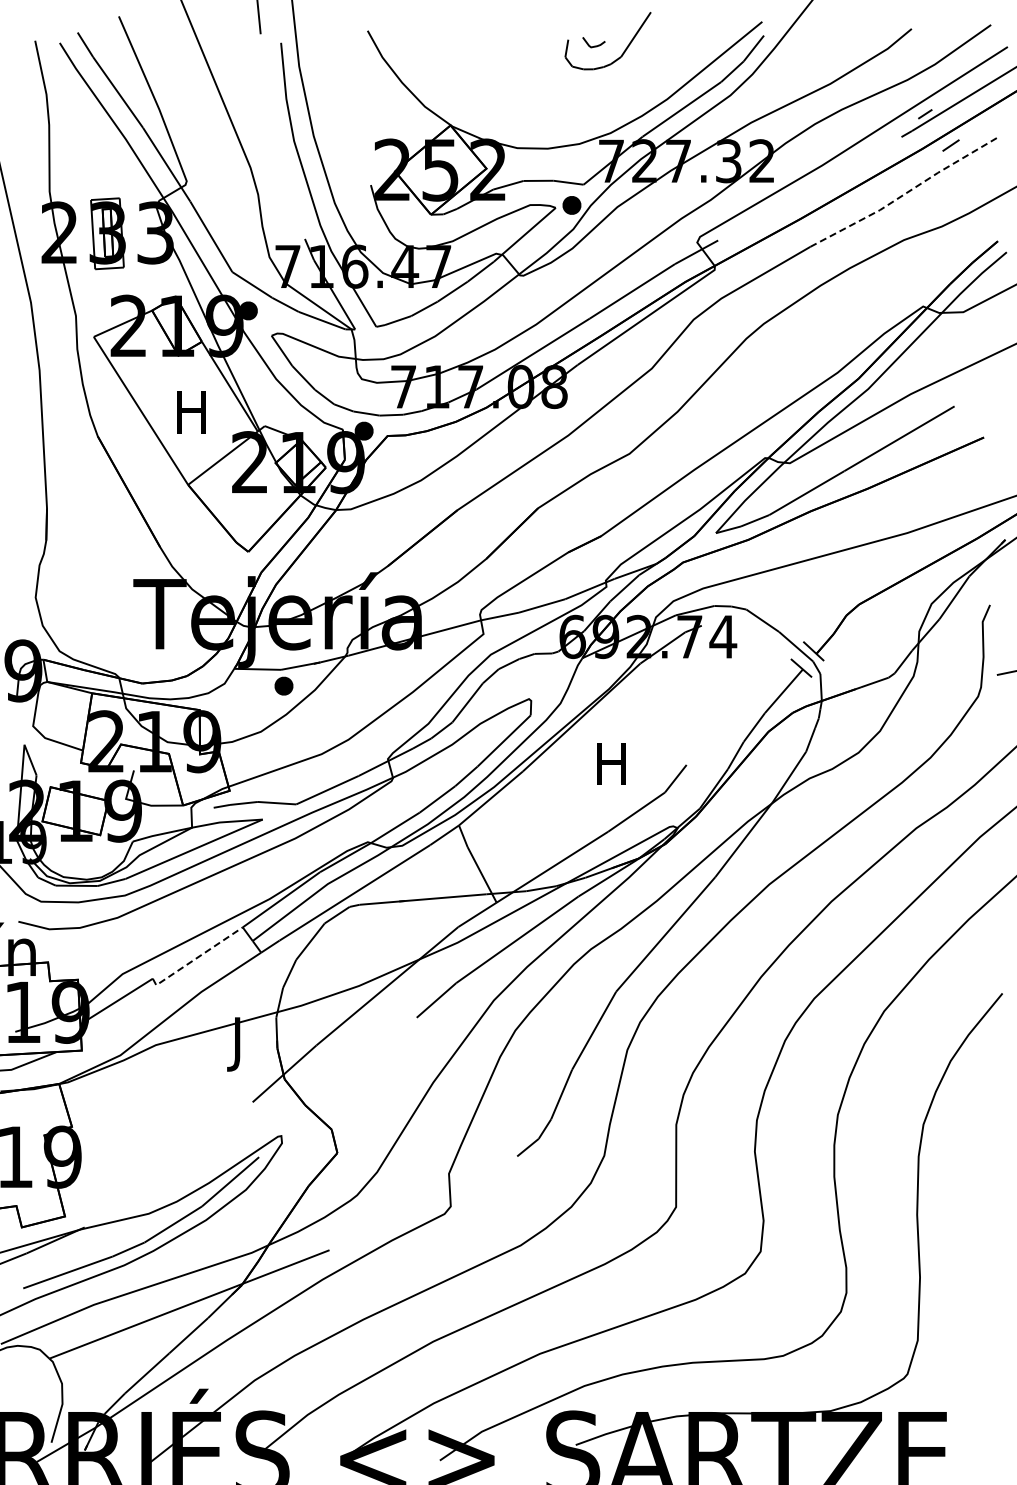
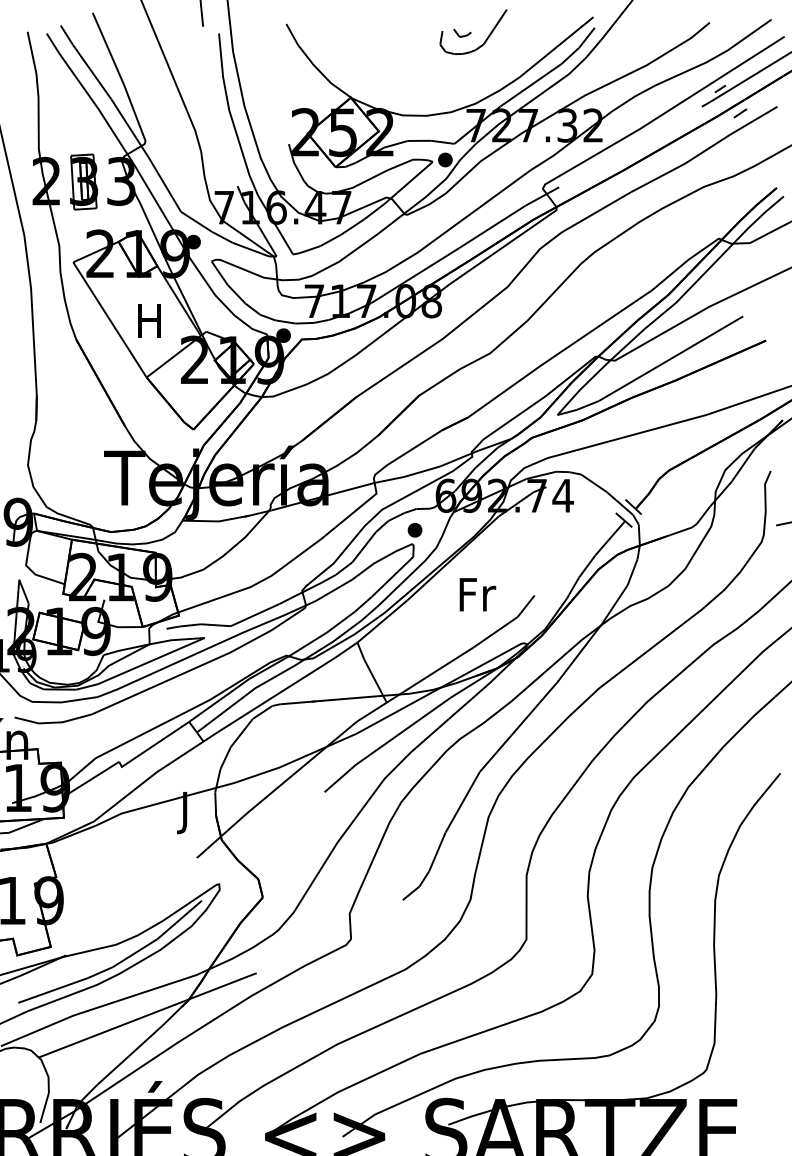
line: (905, 193) -> (704, 150), dashed -> solid
part: (283, 685) -> (414, 529), moved
text: (613, 763) -> (477, 594), H -> Fr
line: (195, 958) -> (152, 746), dashed -> solid

